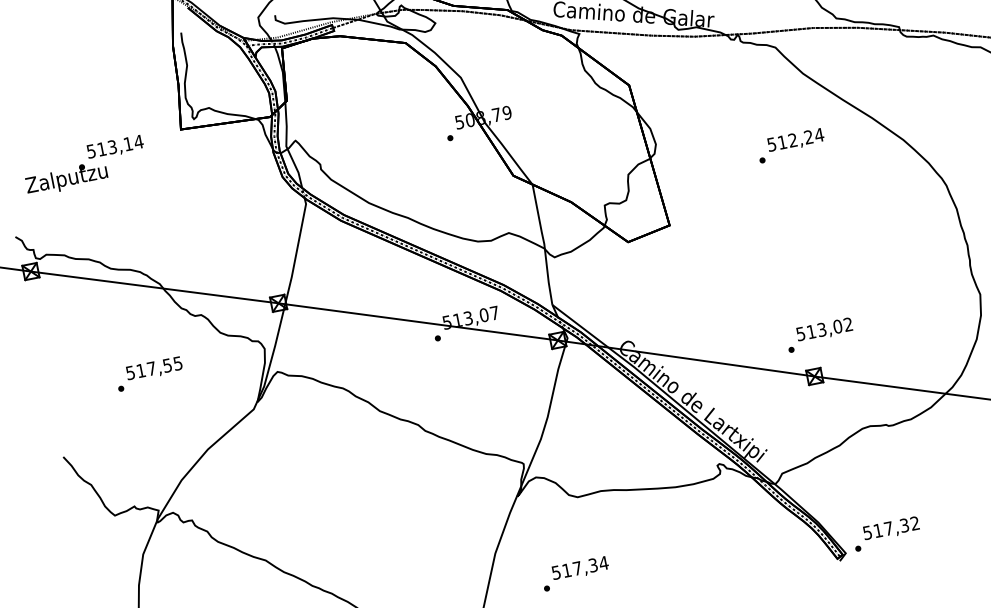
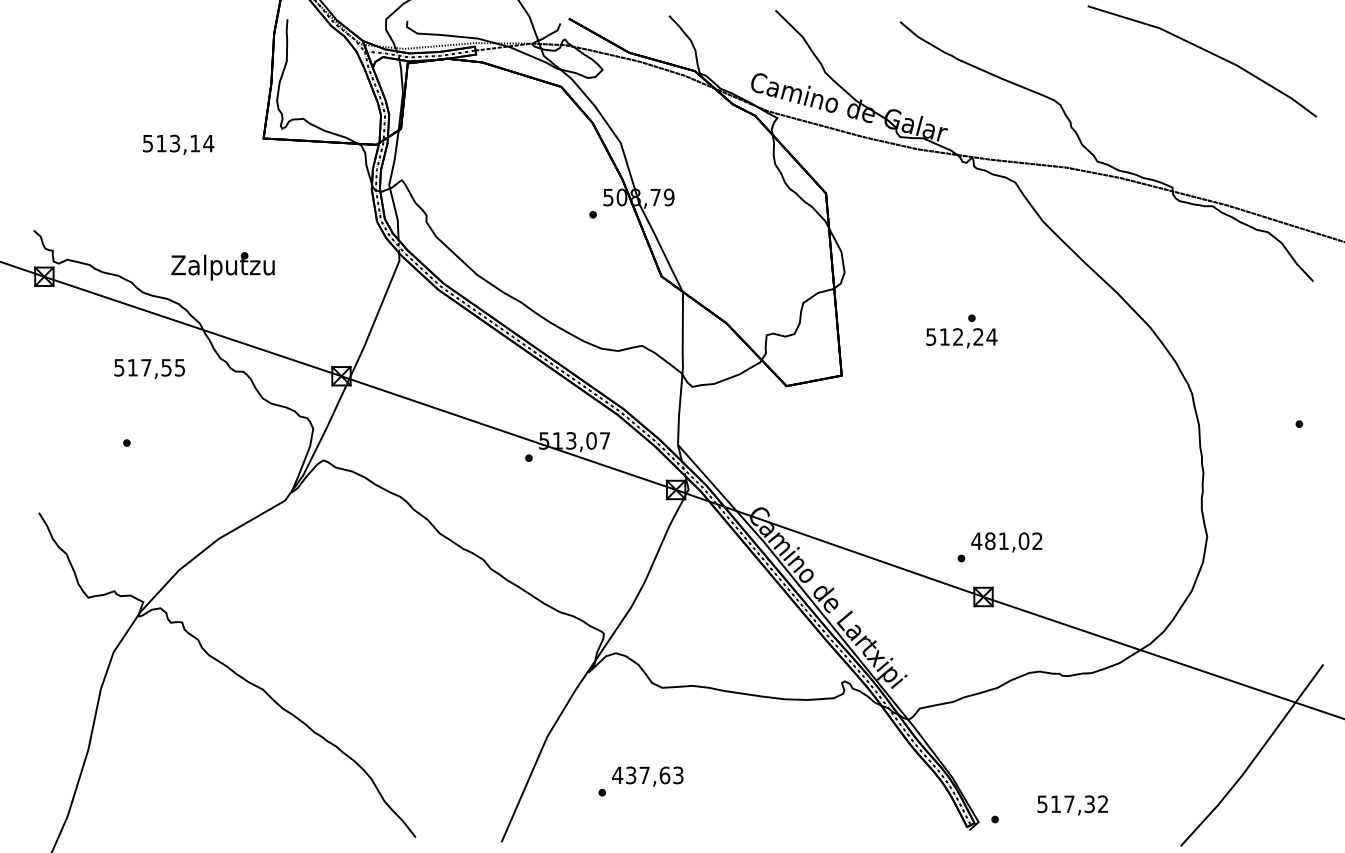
text: (795, 141) -> (961, 338), moved
text: (66, 179) -> (222, 266), moved
text: (810, 332) -> (989, 541), 513,02 -> 481,02
text: (154, 369) -> (149, 369), moved
text: (891, 529) -> (1072, 805), moved
text: (579, 568) -> (647, 775), 517,34 -> 437,63

